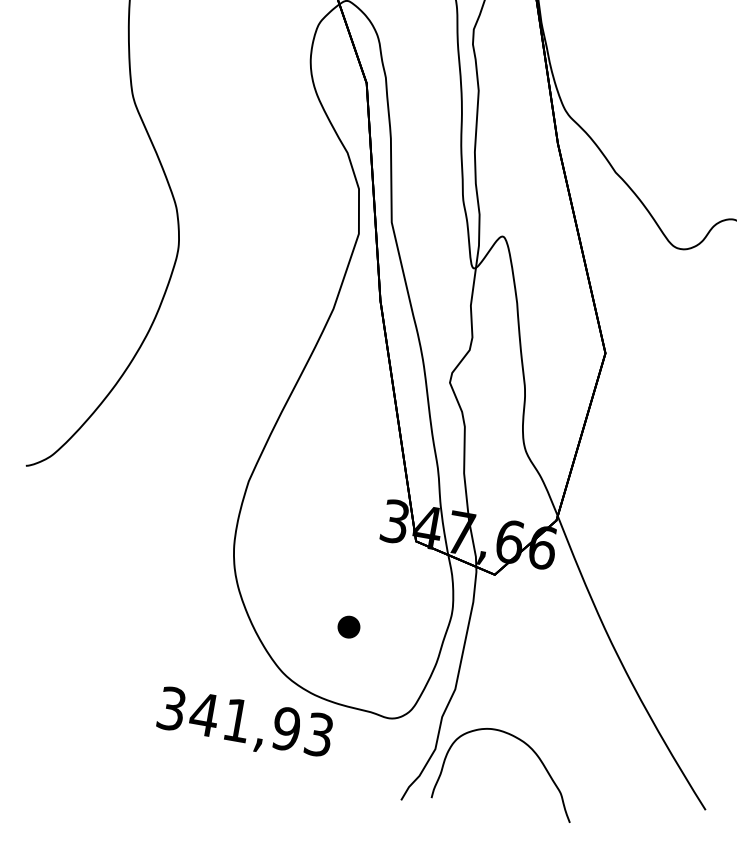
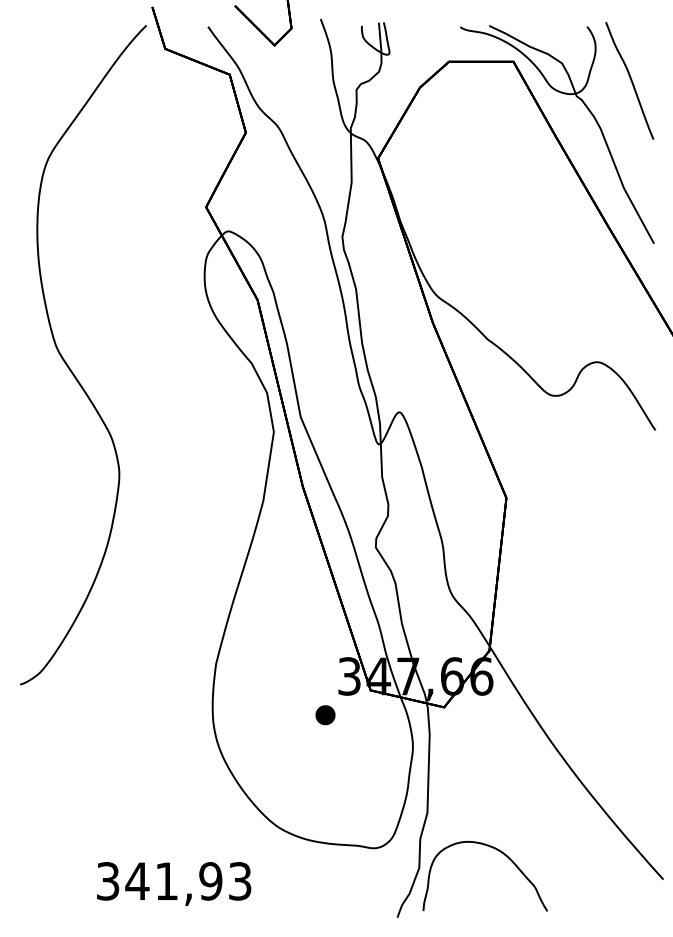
part: (348, 627) -> (325, 715), moved
text: (245, 724) -> (174, 883), moved

